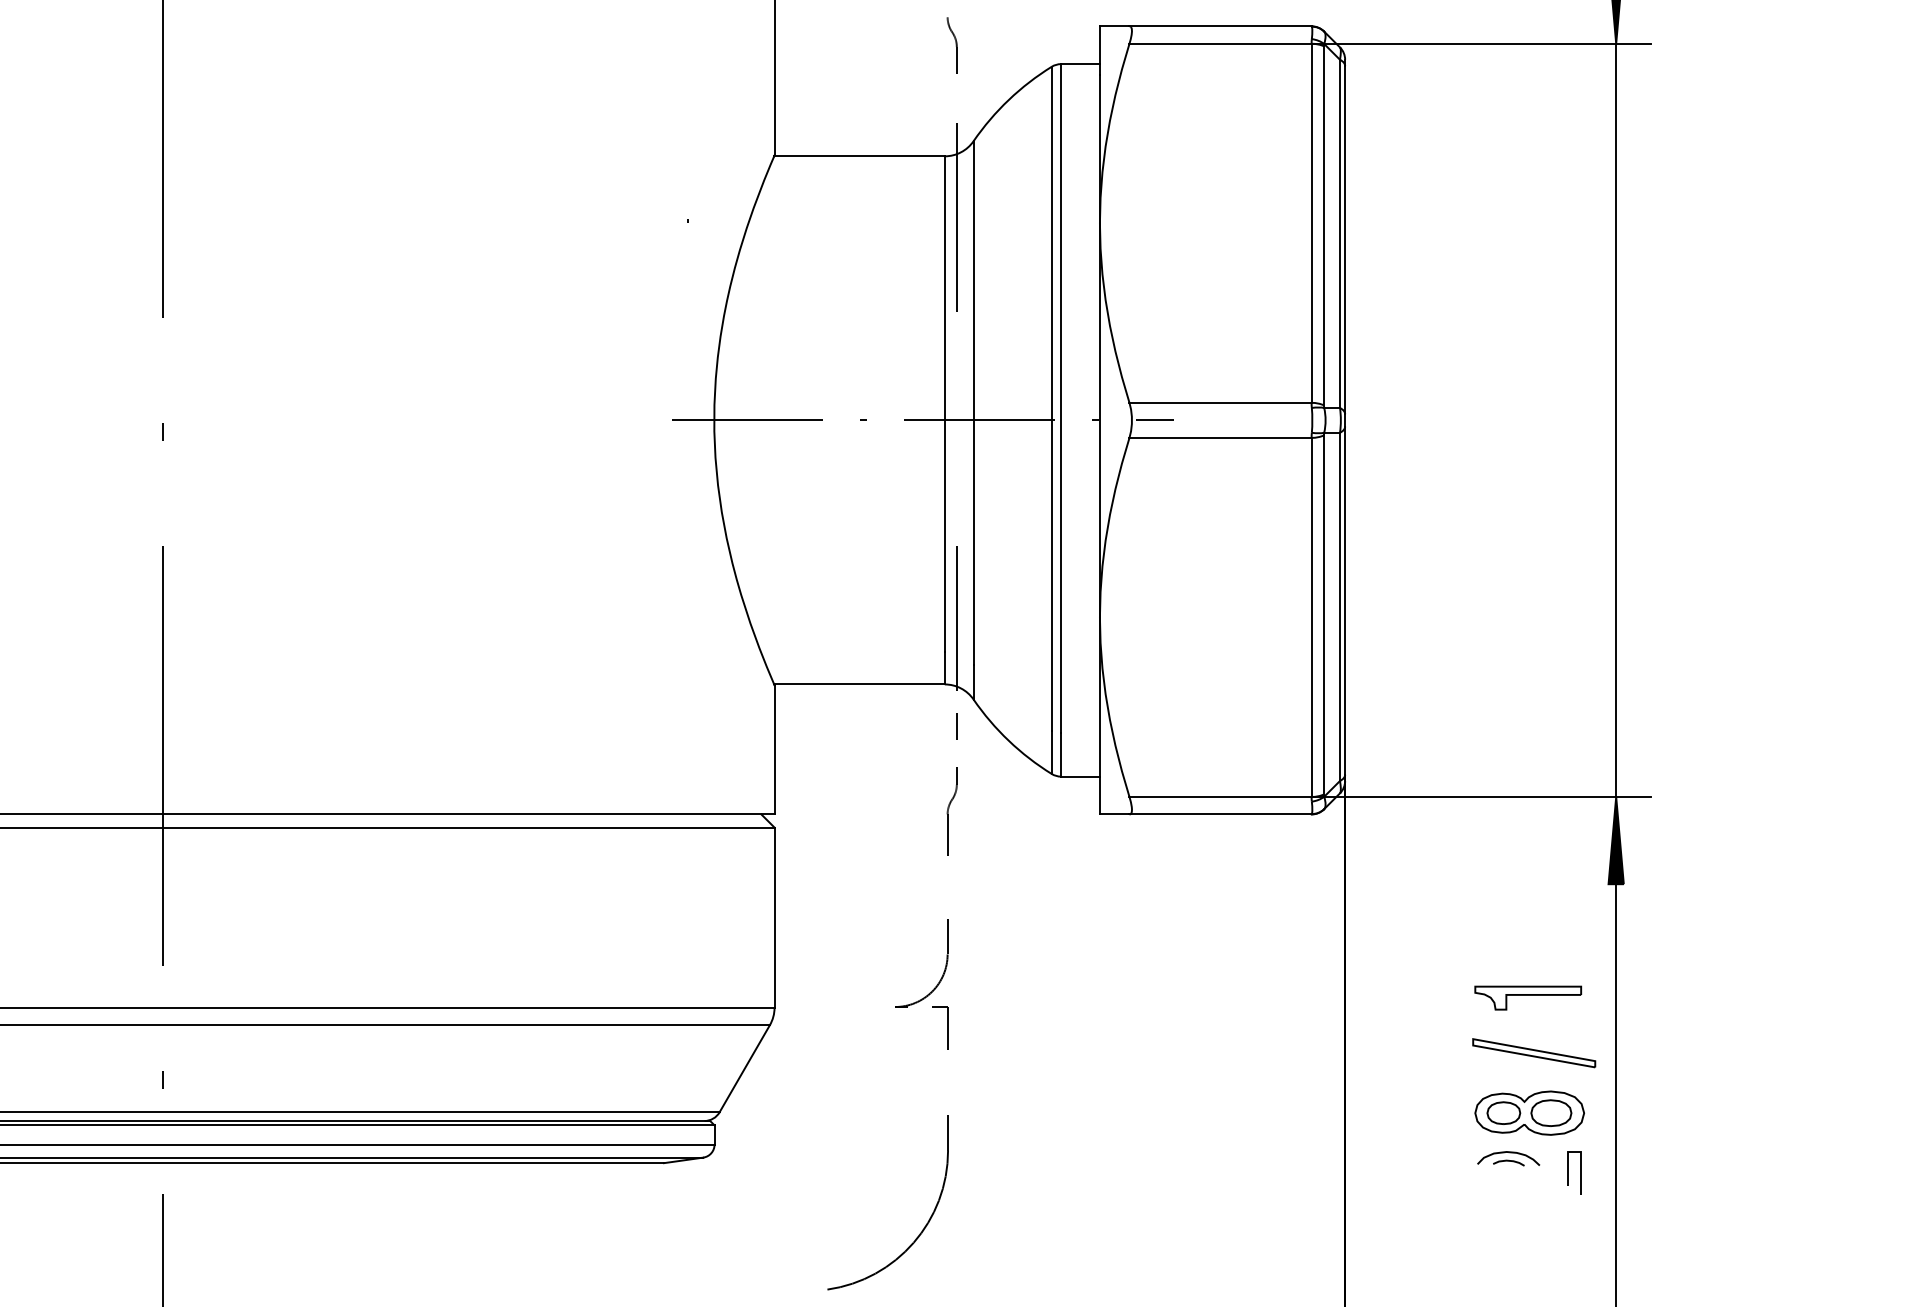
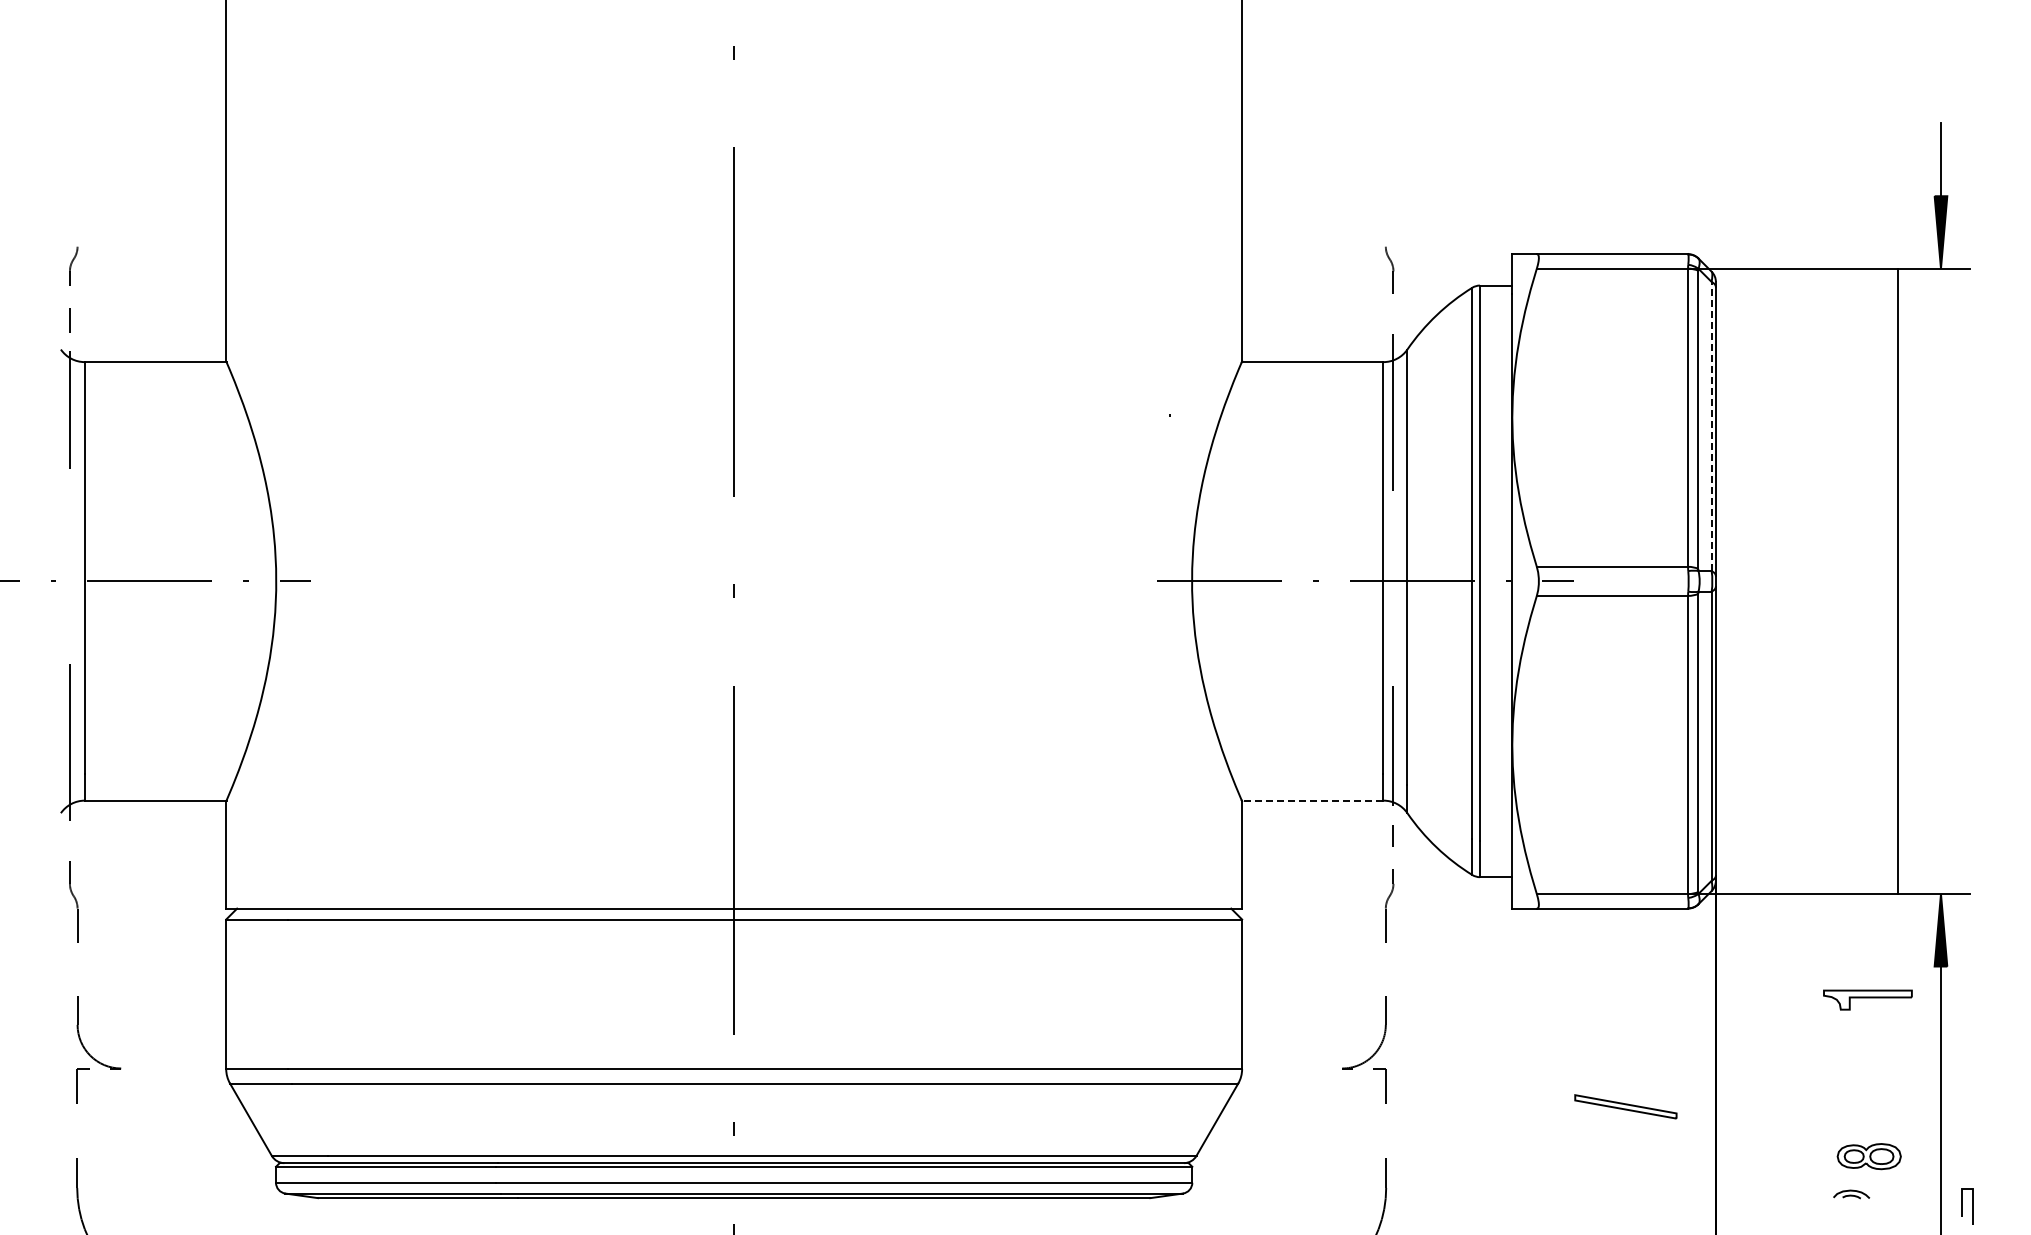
line: (1339, 233) -> (1711, 426), solid -> dashed
line: (1615, 420) -> (1897, 581), moved
line: (859, 684) -> (1312, 800), solid -> dashed
part: (1527, 997) -> (1867, 999), moved
part: (1533, 1052) -> (1625, 1106), moved
part: (1530, 1113) -> (1869, 1156), size x0.7
part: (1508, 1158) -> (1851, 1194), size x0.7
line: (1568, 1173) -> (1962, 1206), moved

